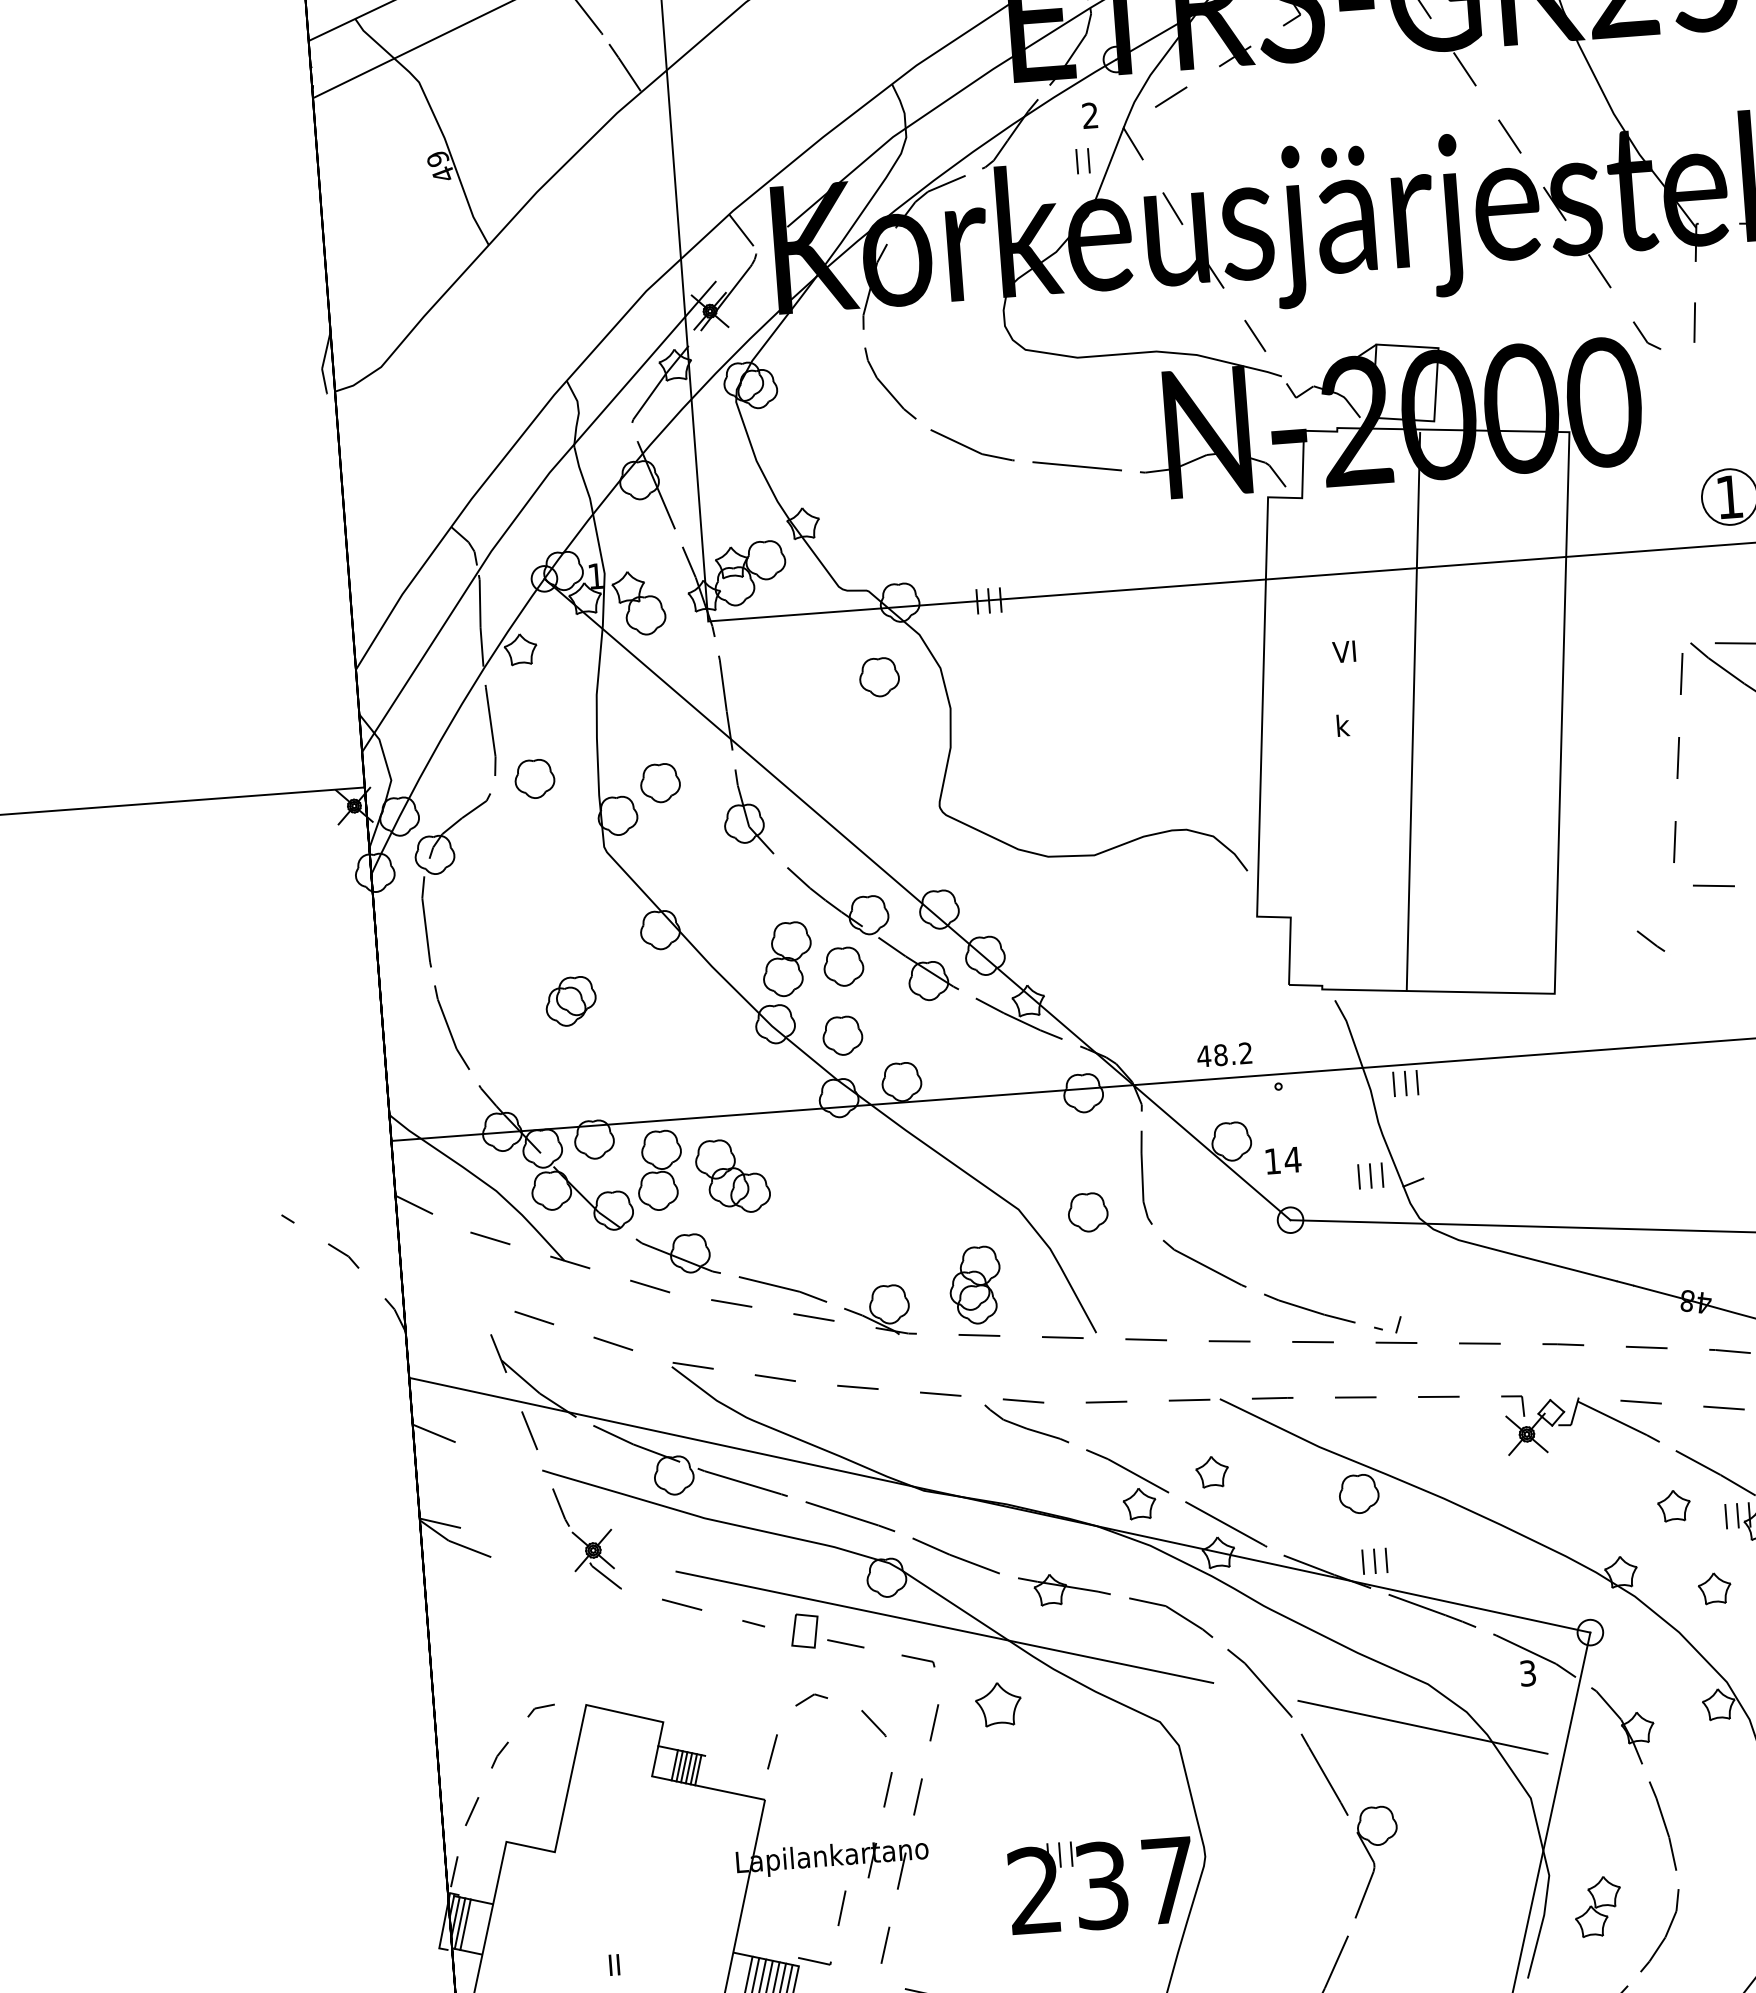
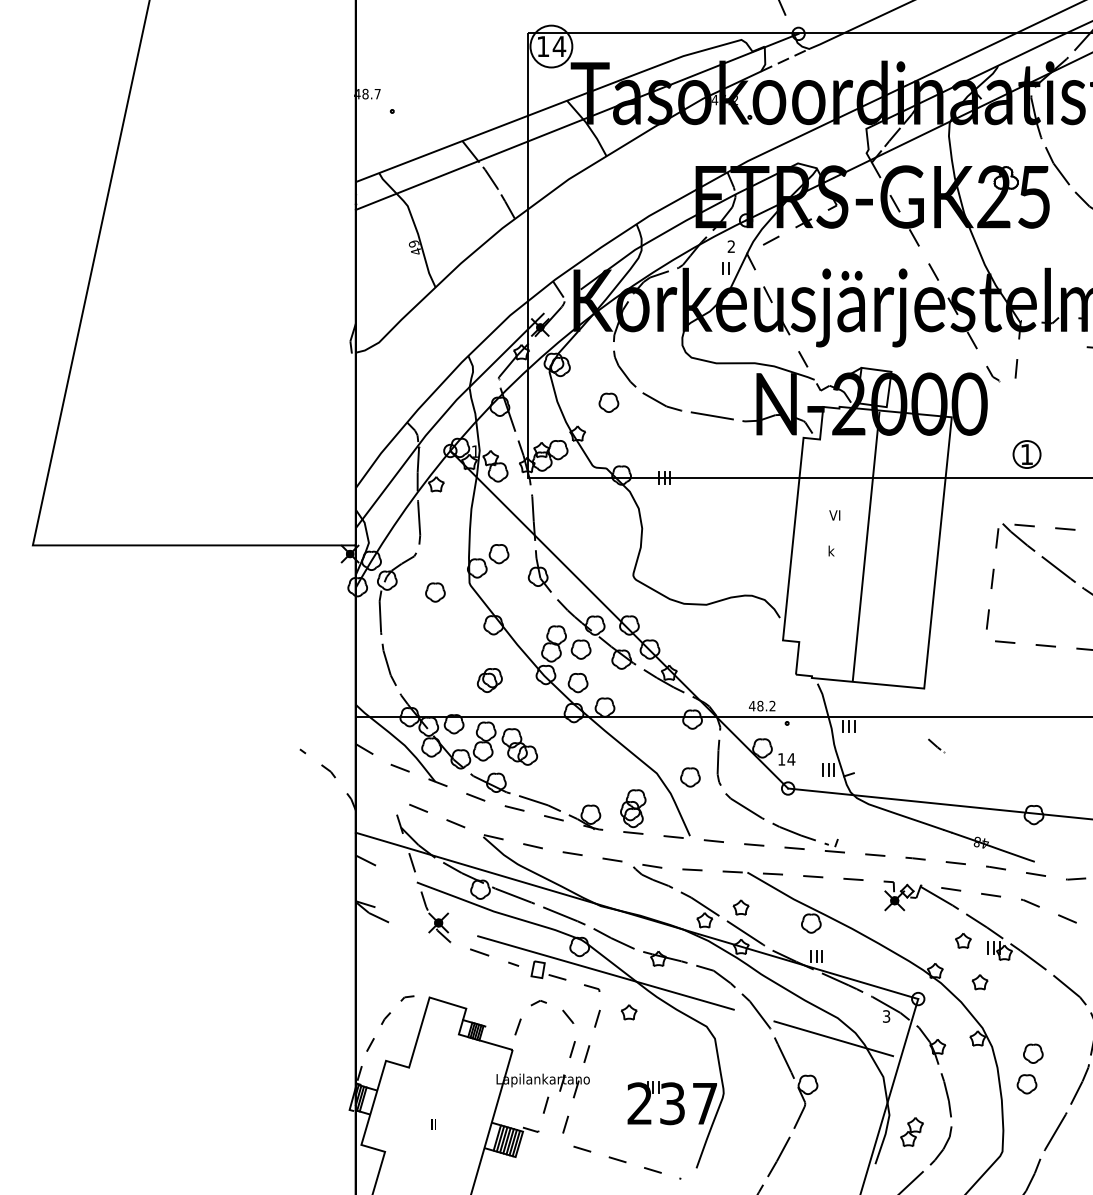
part: (878, 676) -> (608, 402), moved
part: (534, 778) -> (435, 592), moved
line: (1654, 942) -> (936, 745), moved
part: (570, 1001) -> (489, 680), moved
part: (997, 1705) -> (628, 1012), size x0.71

